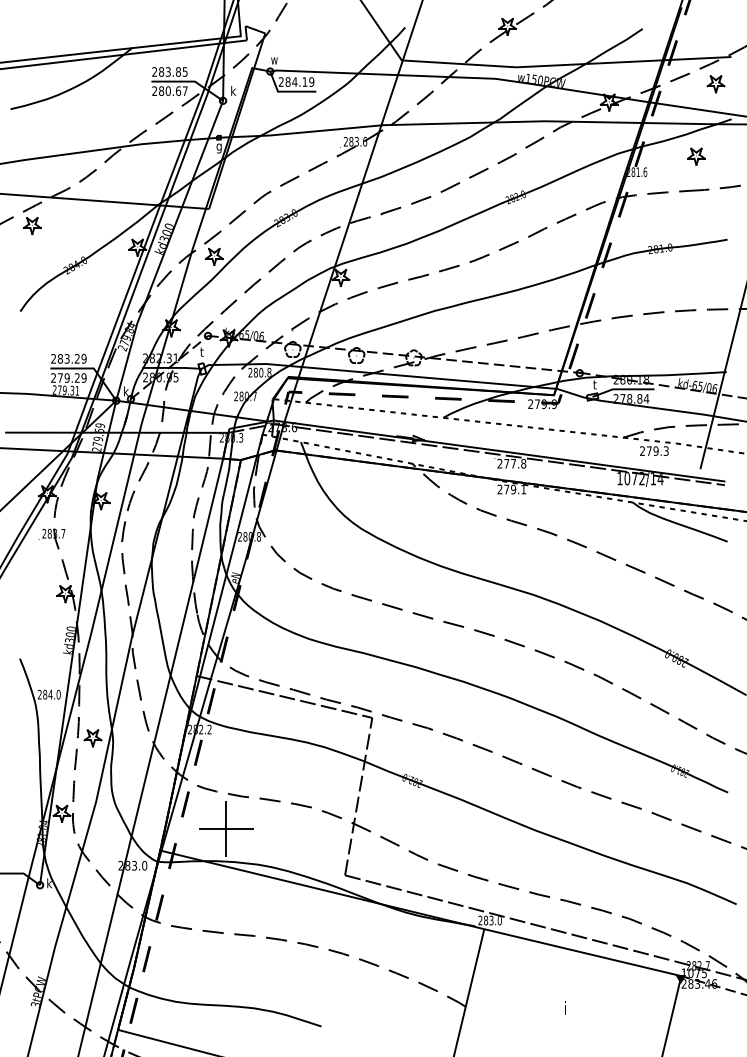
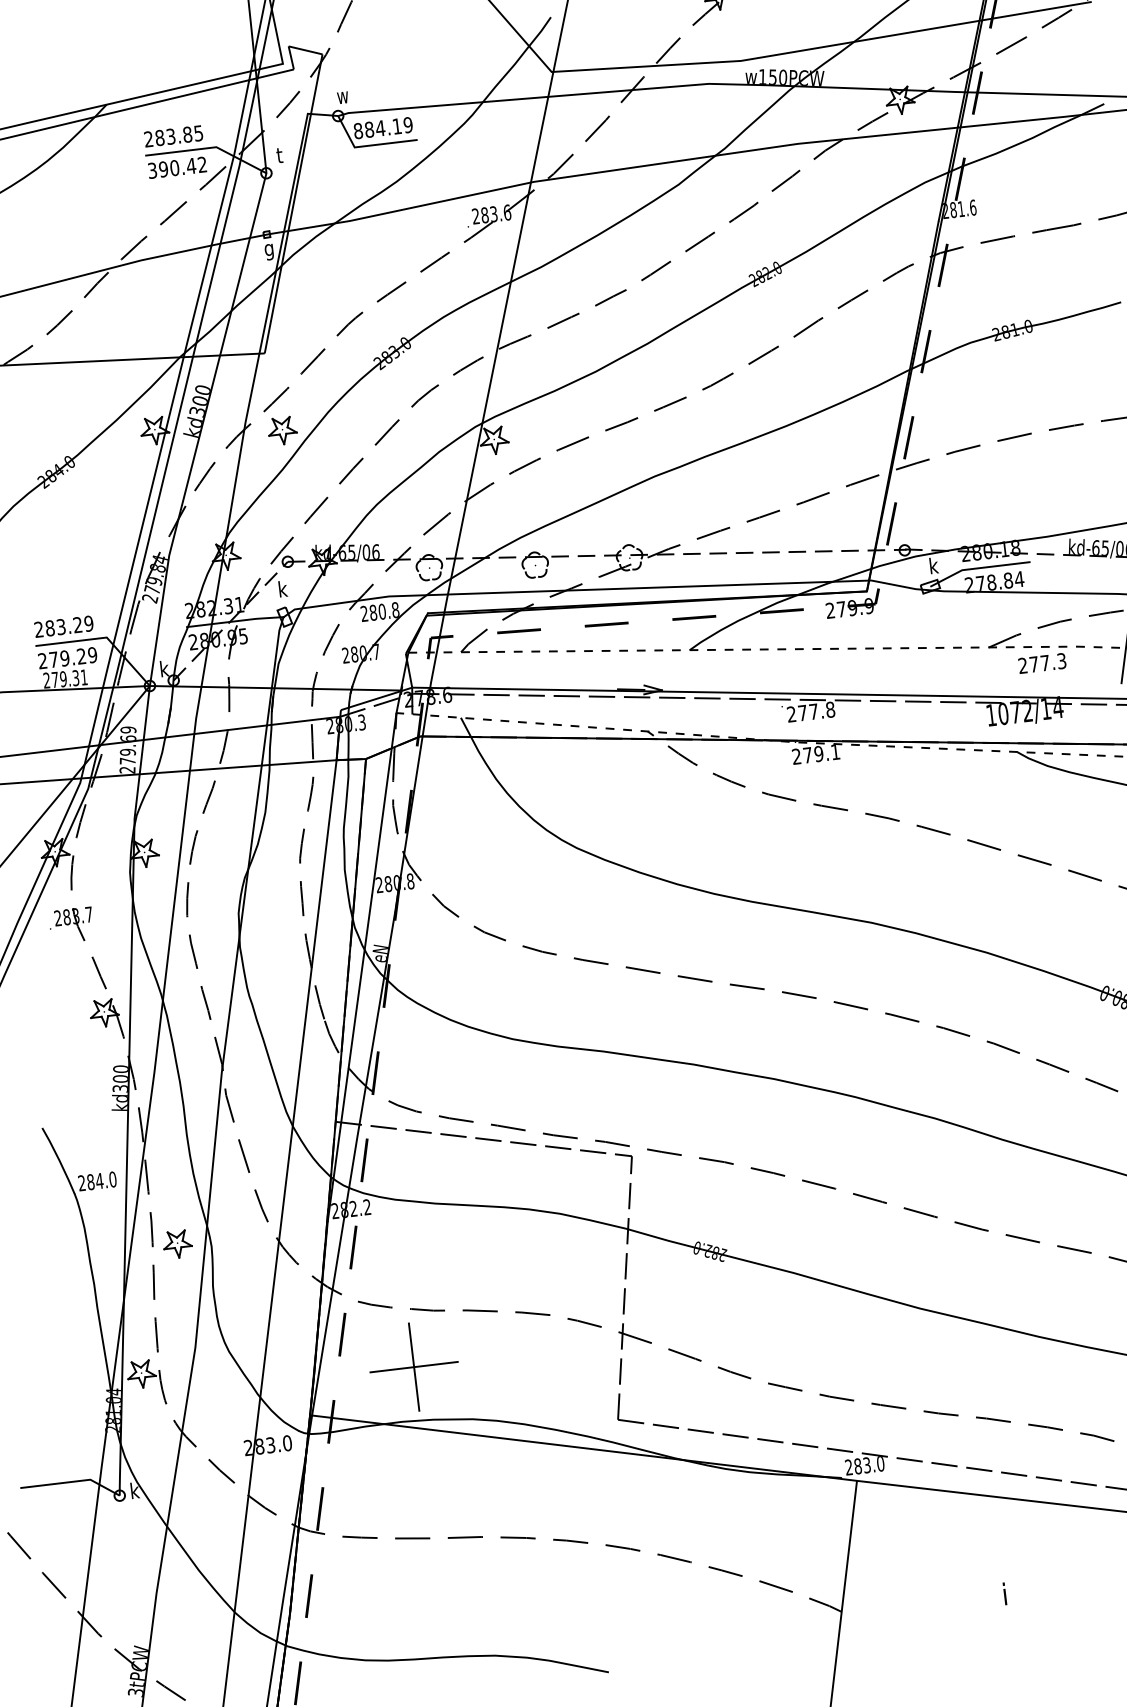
text: (280, 81) -> (356, 130), 284.19 -> 884.19
part: (715, 84) -> (1070, 50), removed
text: (232, 90) -> (279, 154), k -> t
text: (169, 91) -> (176, 168), 280.67 -> 390.42
part: (696, 156) -> (1053, 171), removed
text: (202, 351) -> (281, 588), t -> k
text: (595, 384) -> (932, 565), t -> k
text: (655, 450) -> (1044, 662), 279.3 -> 277.3

